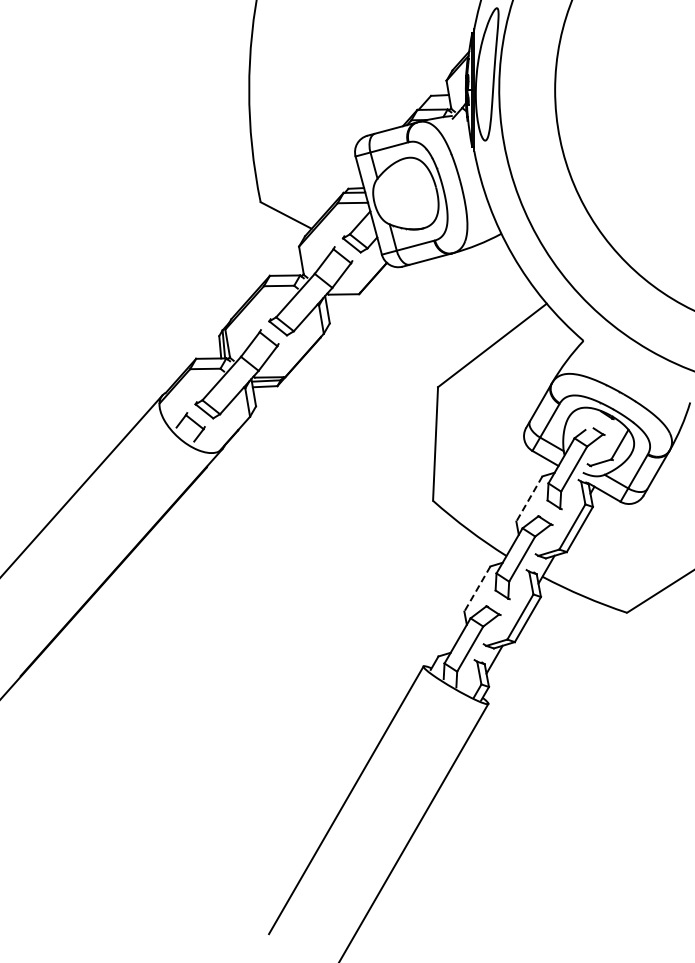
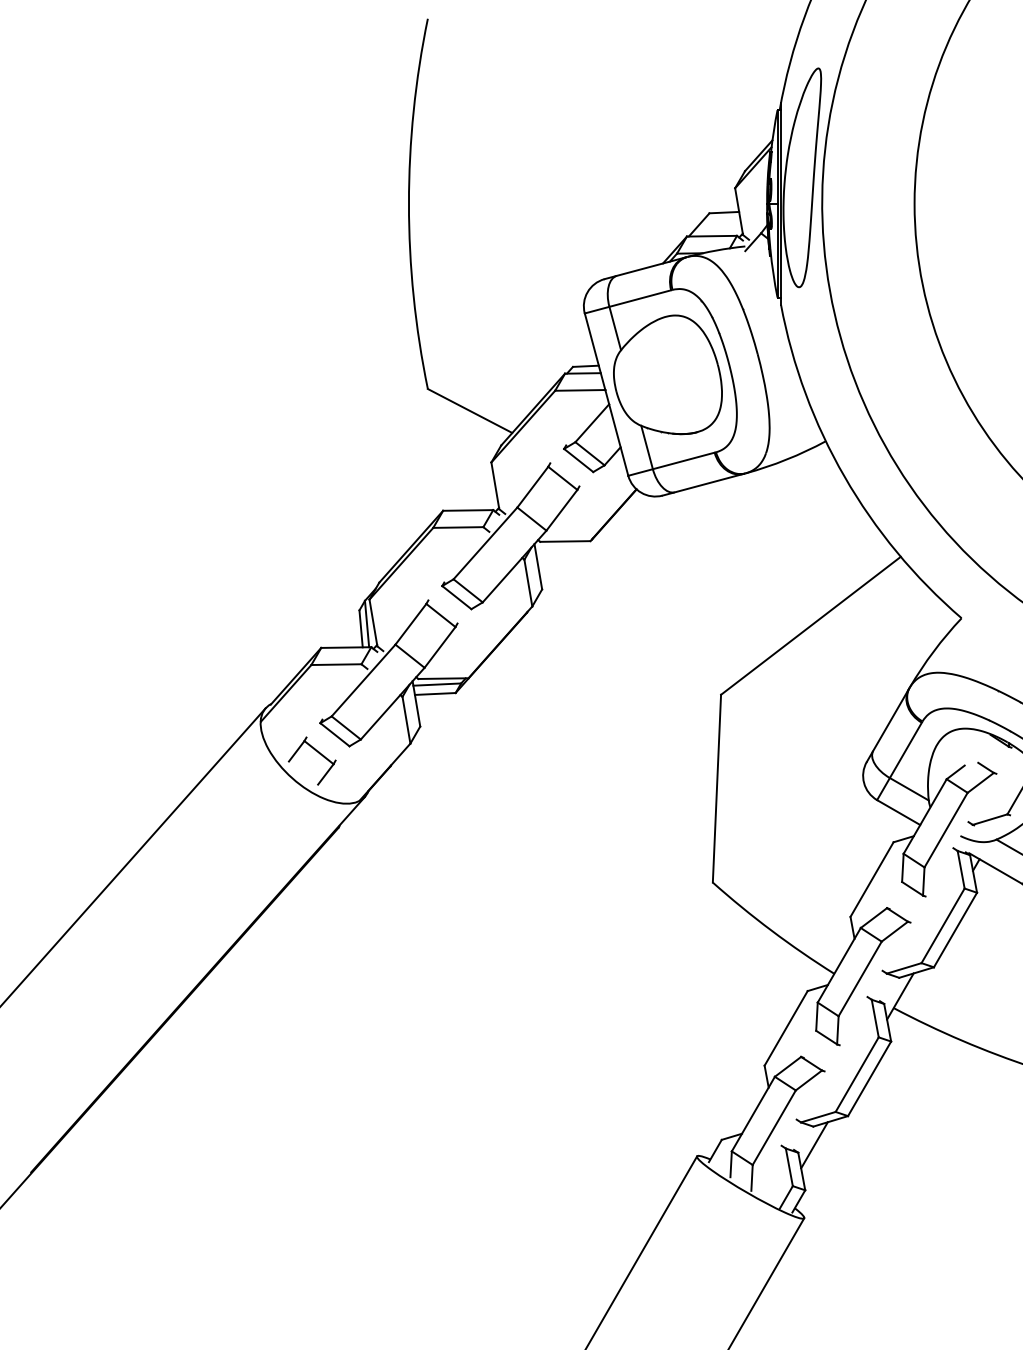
line: (529, 499) -> (872, 880), dashed -> solid
line: (477, 589) -> (786, 1029), dashed -> solid

